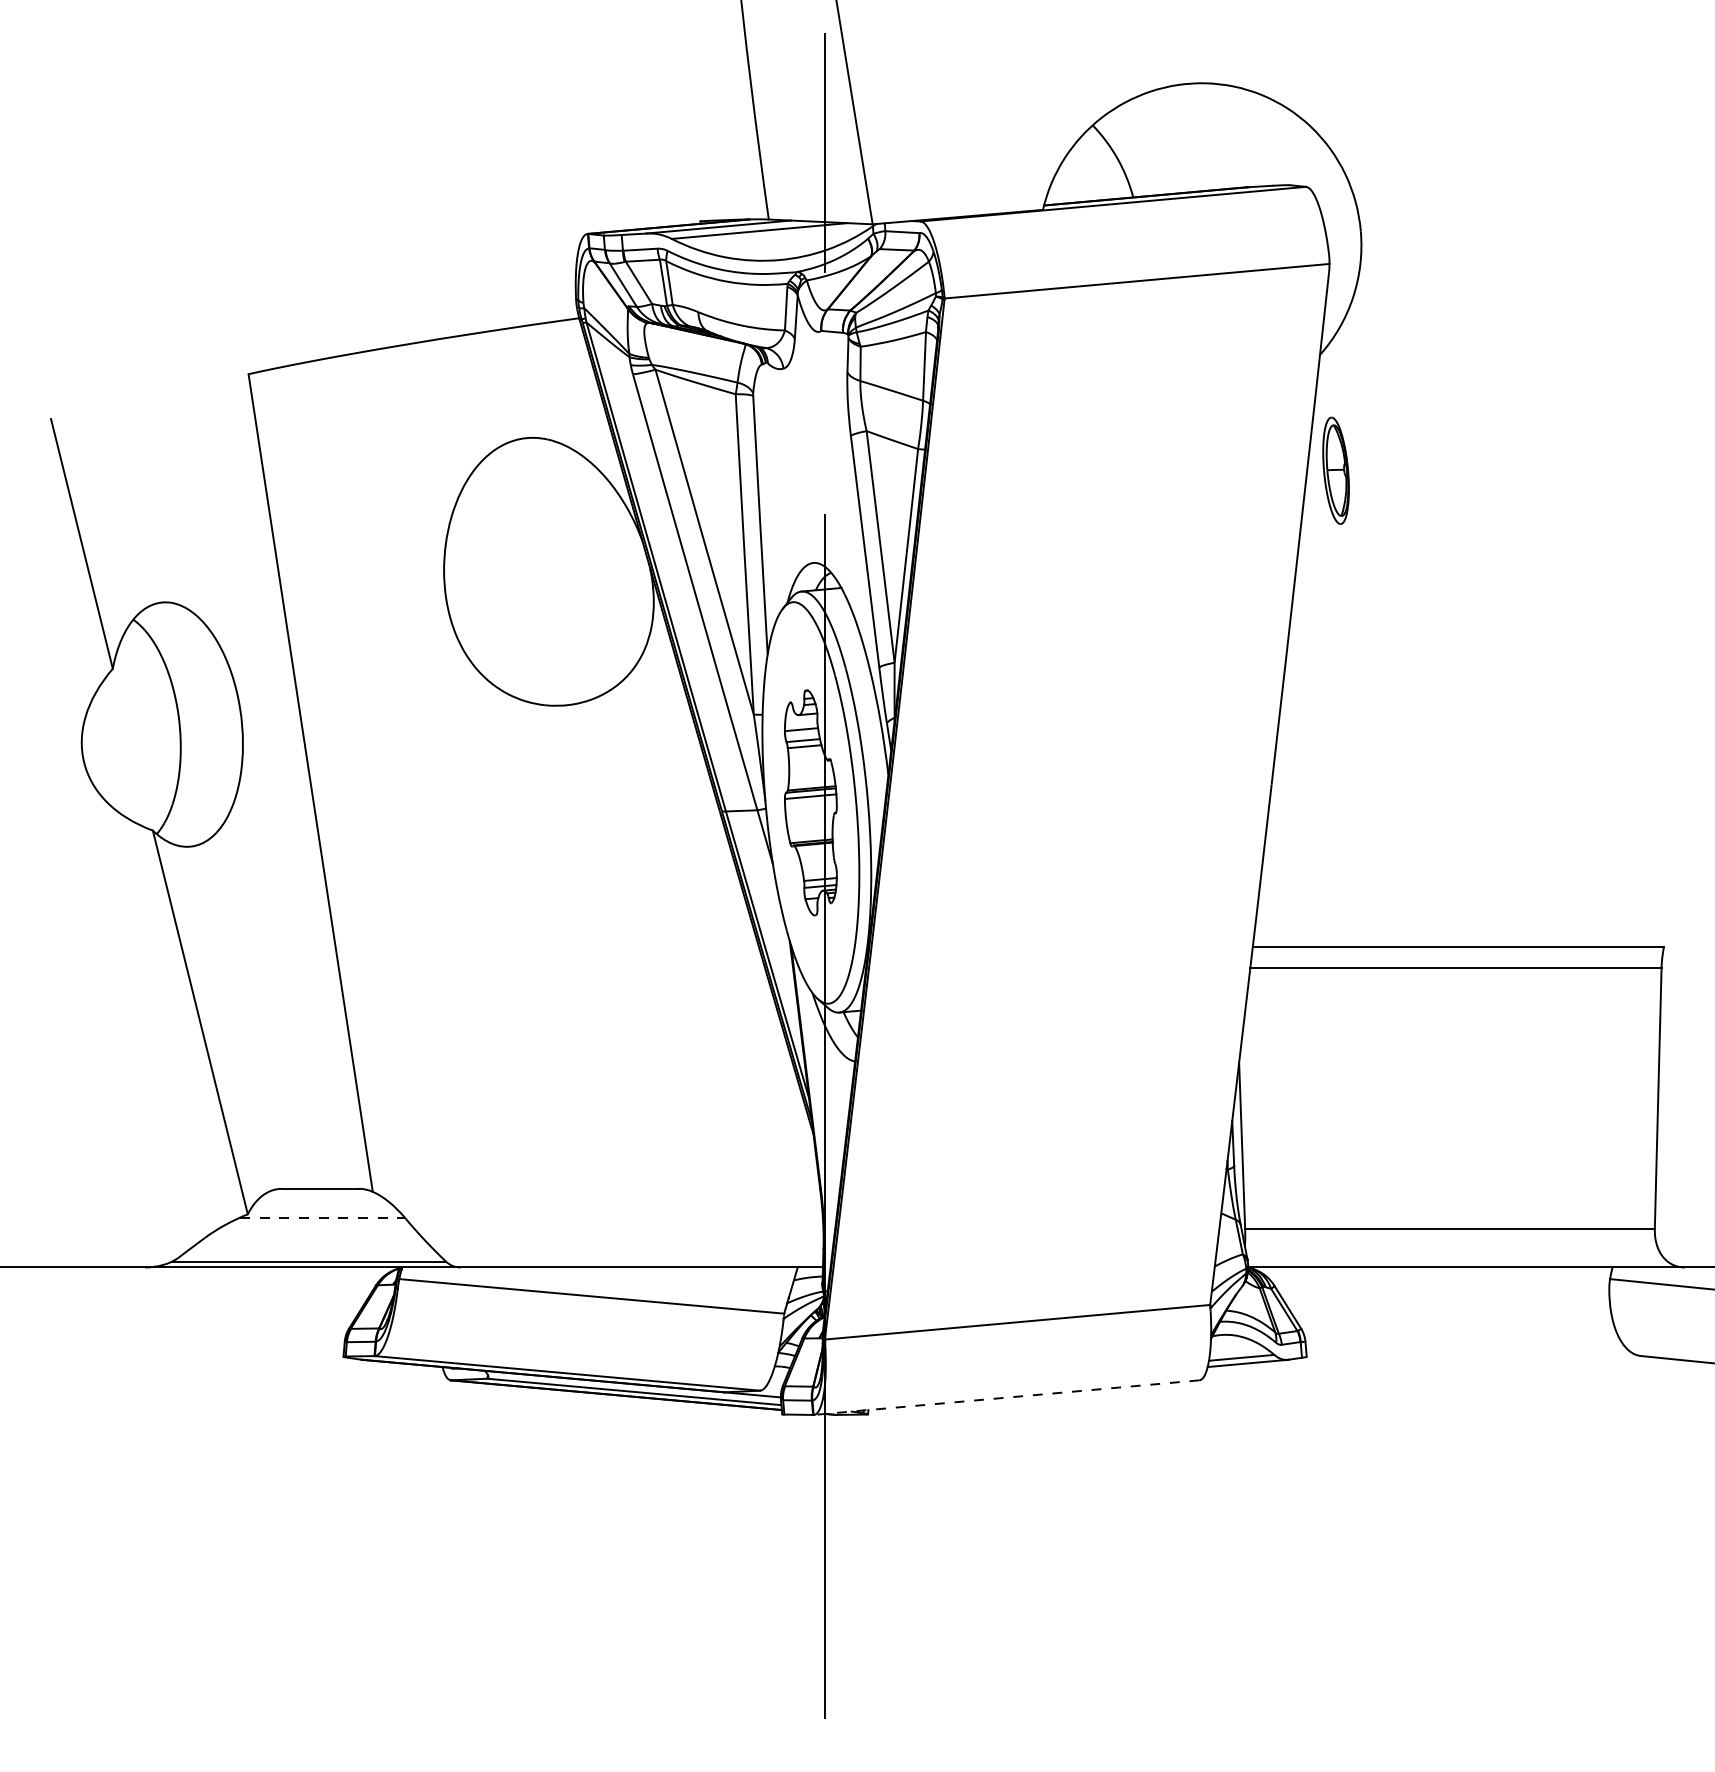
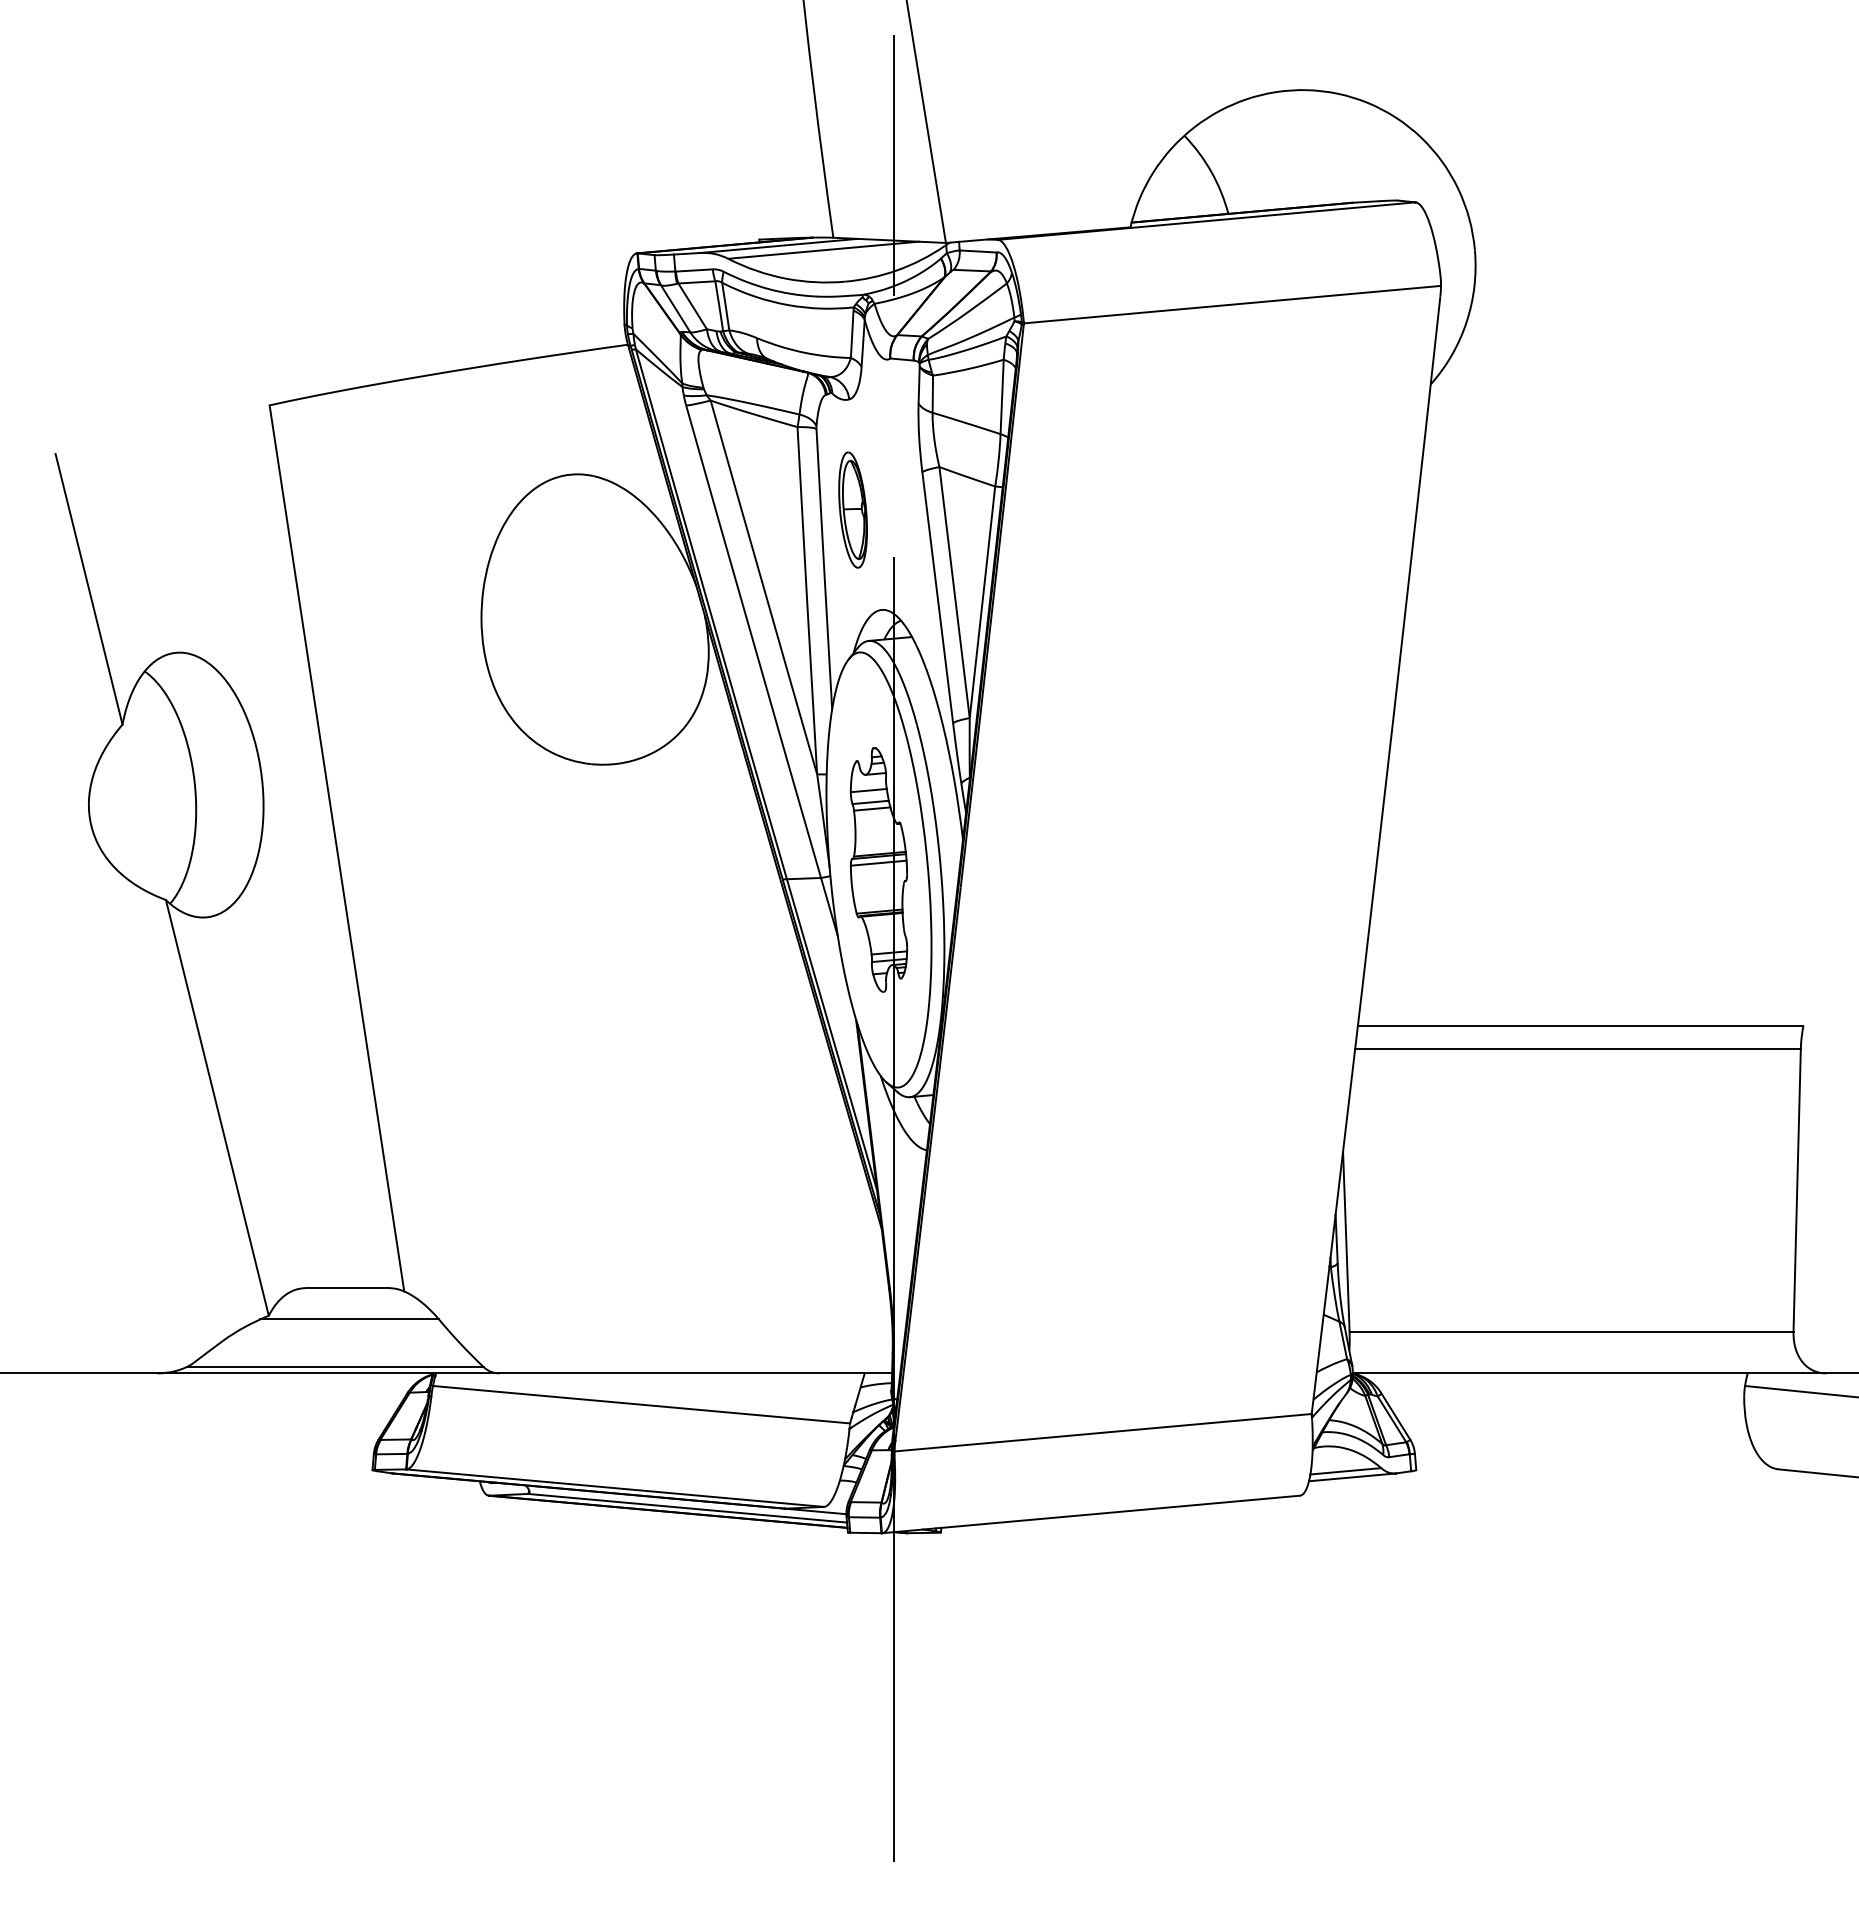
part: (1335, 470) -> (852, 509), moved
line: (323, 1217) -> (350, 1319), dashed -> solid
line: (1006, 1397) -> (1091, 1514), dashed -> solid

